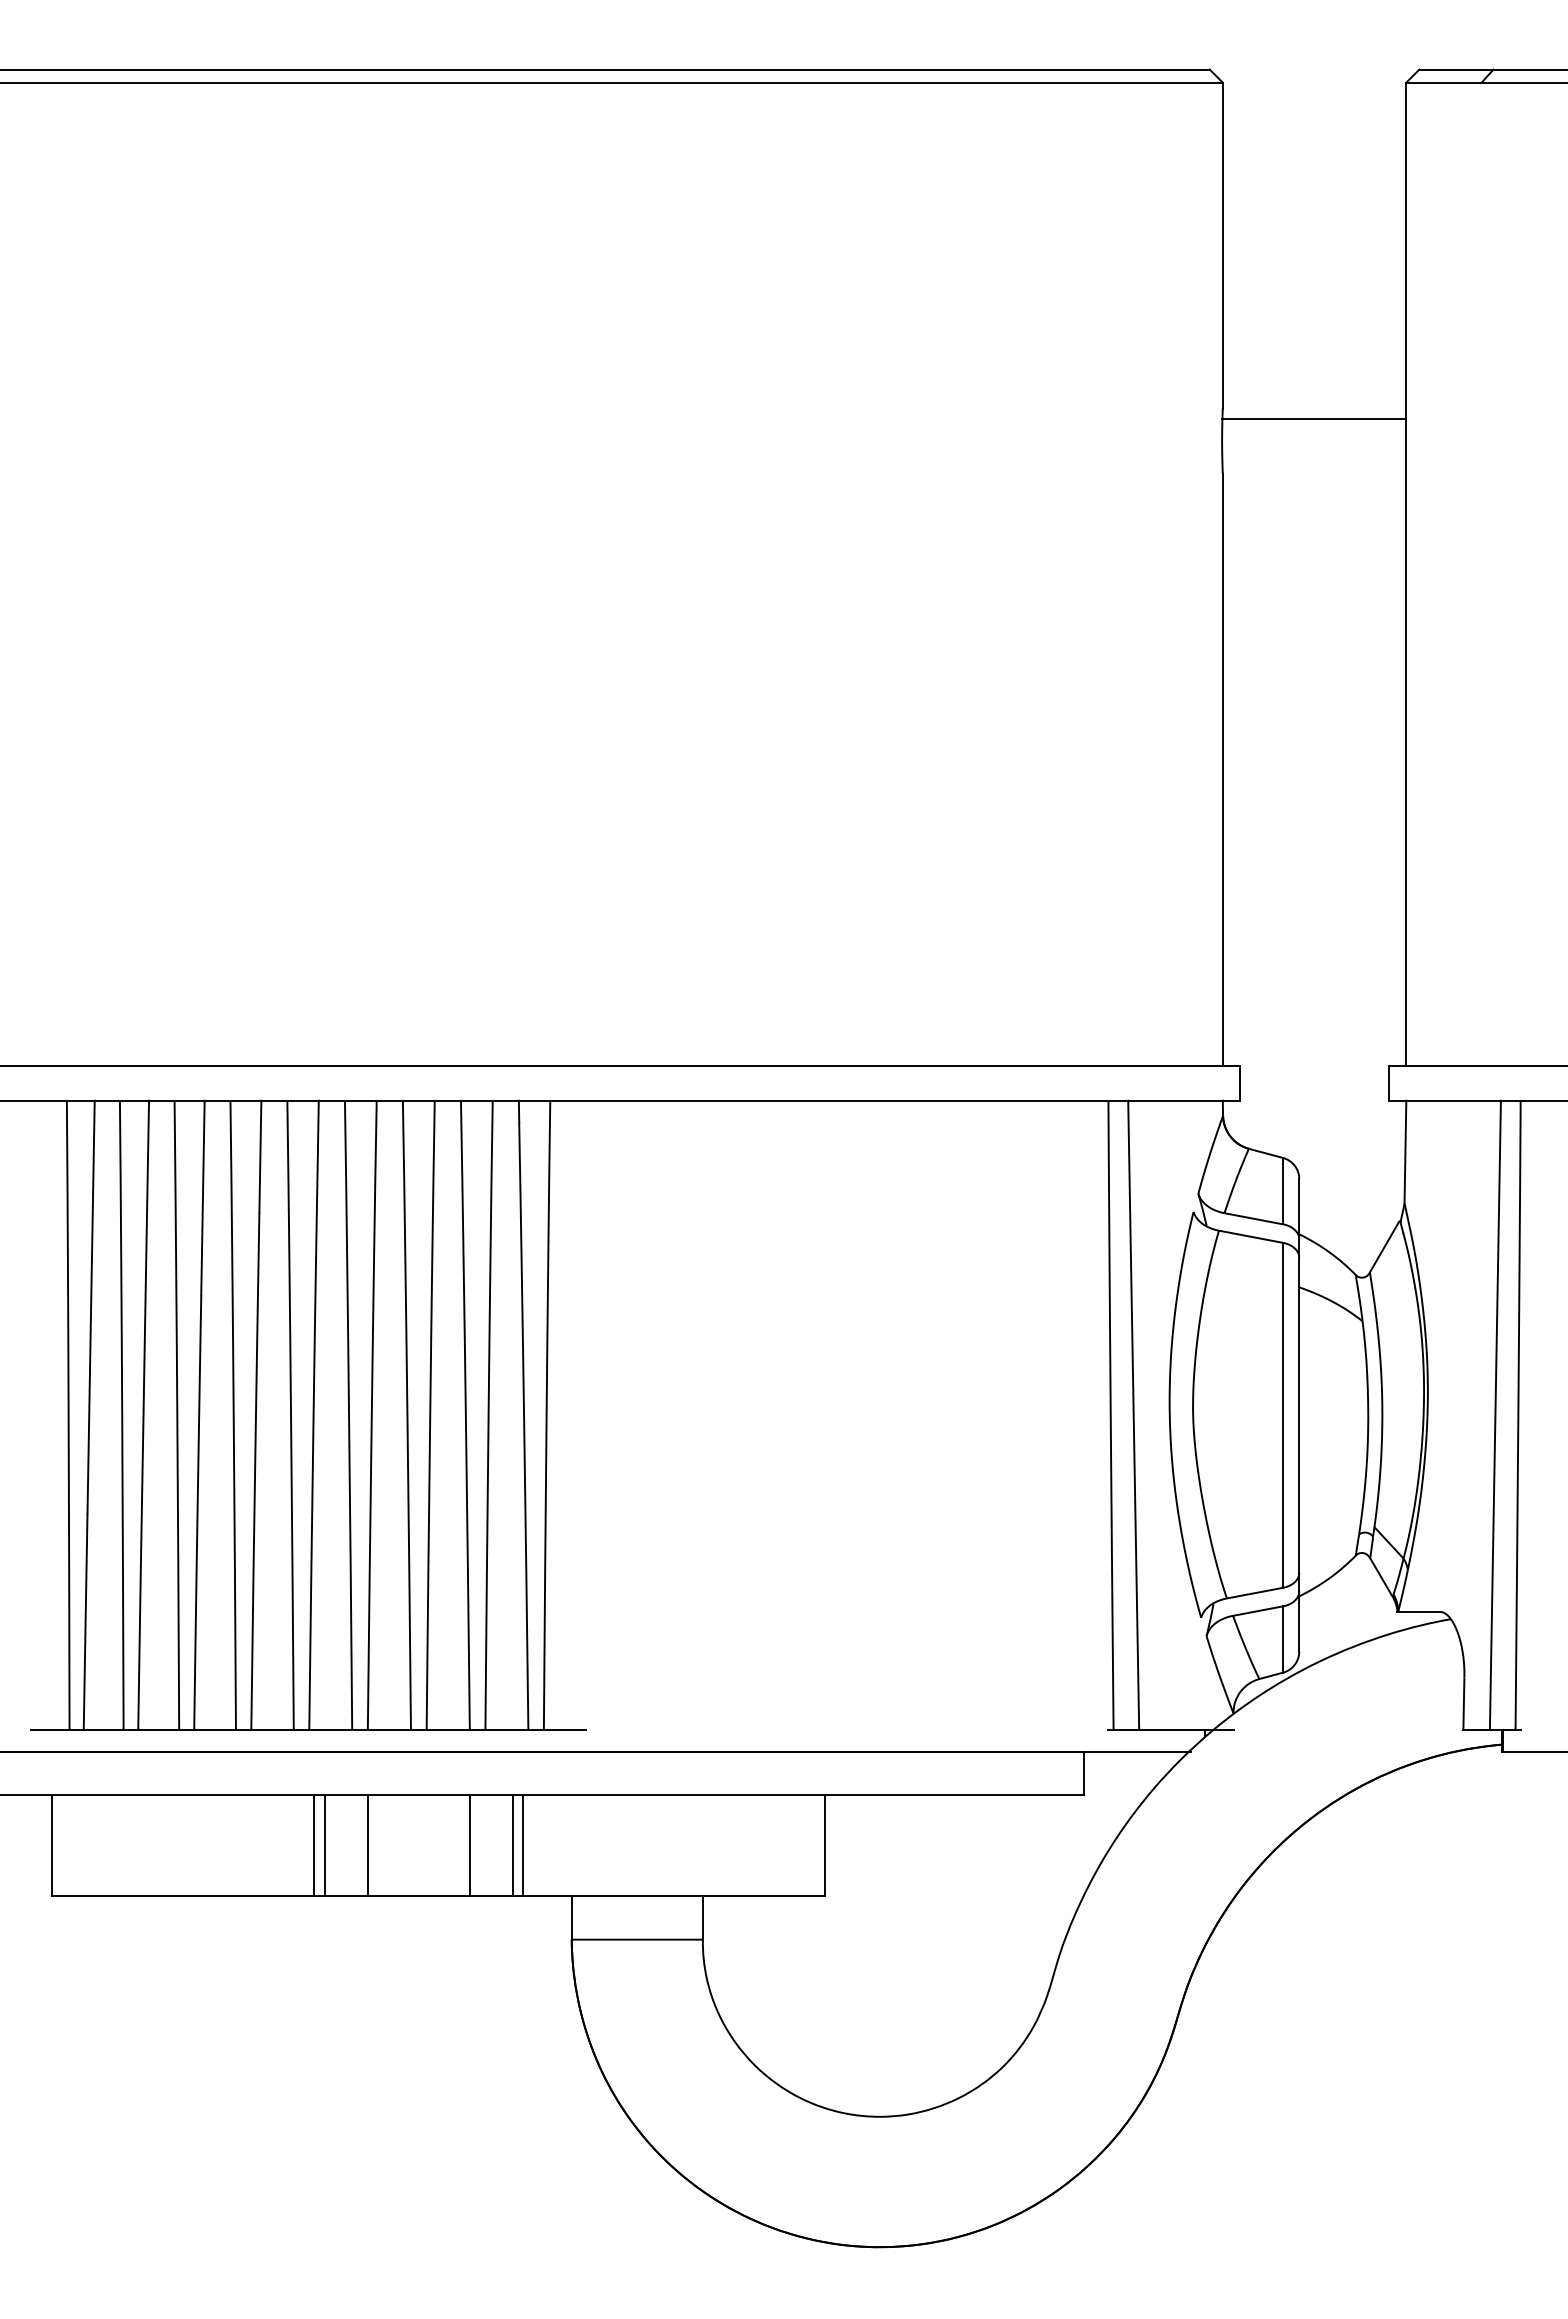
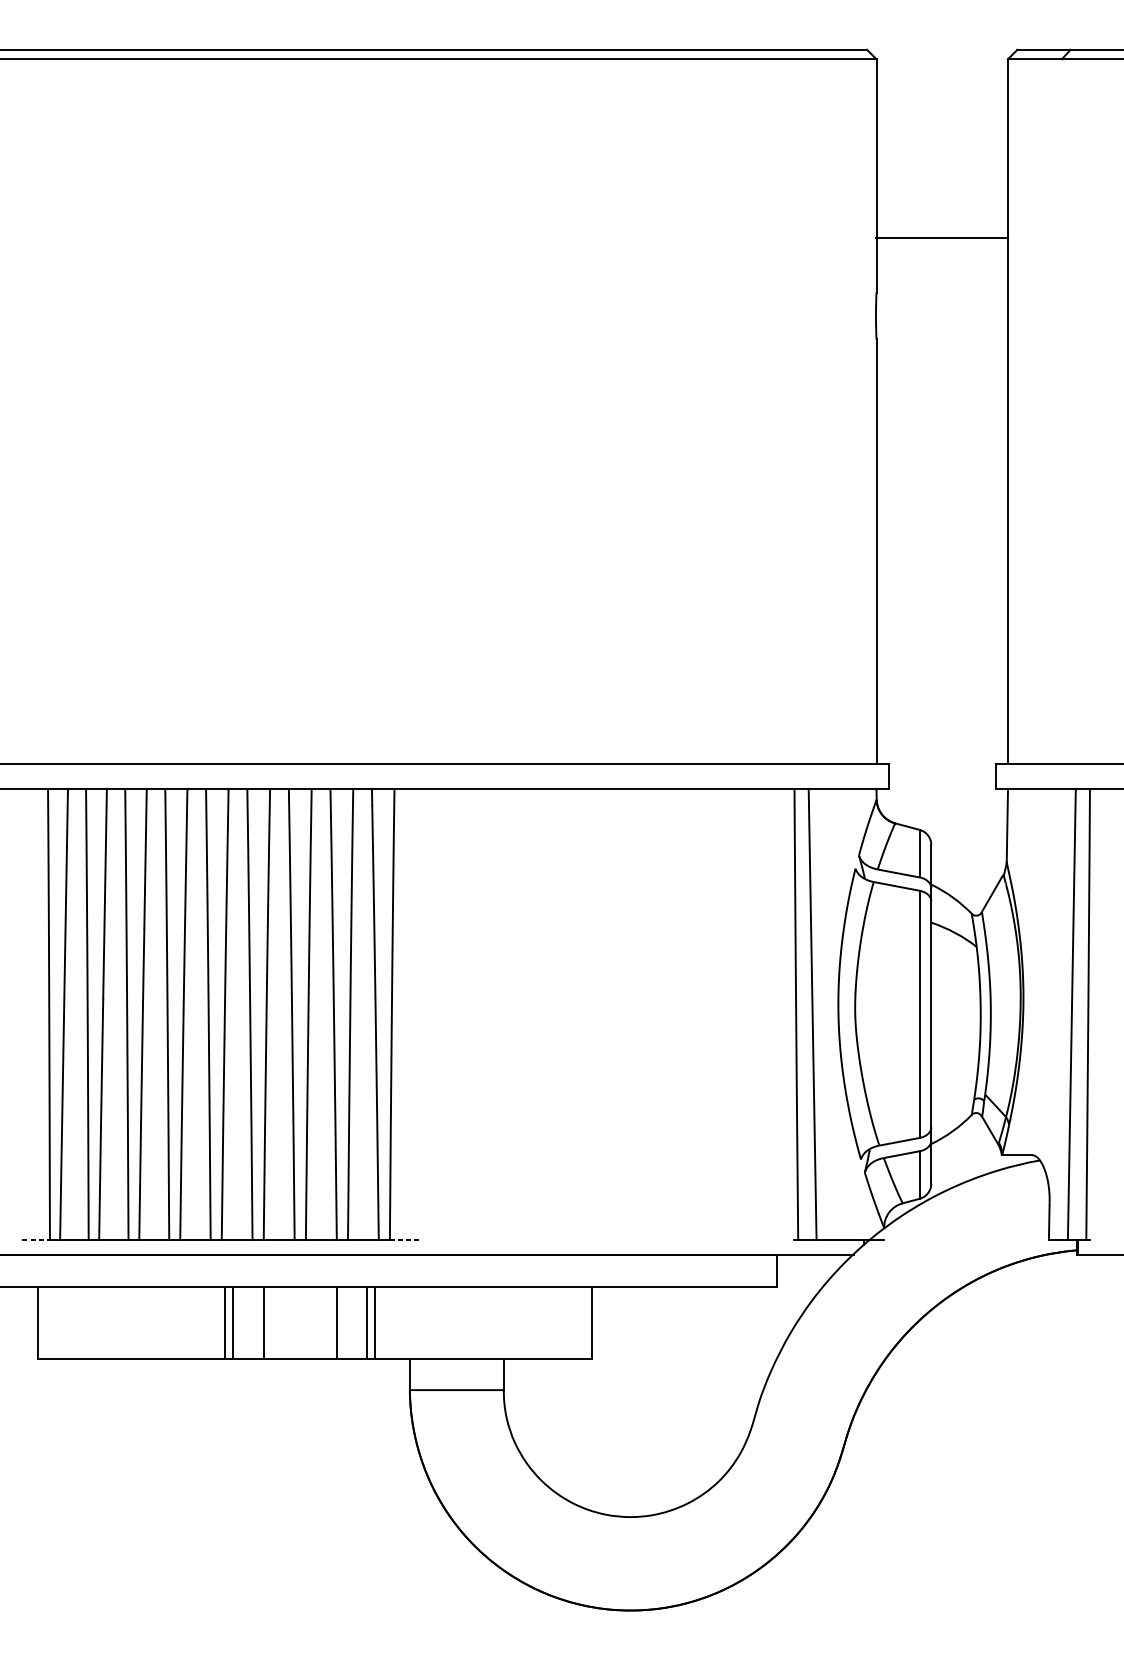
line: (1314, 419) -> (942, 238), moved
line: (50, 1729) -> (36, 1239), solid -> dashed
line: (565, 1729) -> (405, 1239), solid -> dashed

